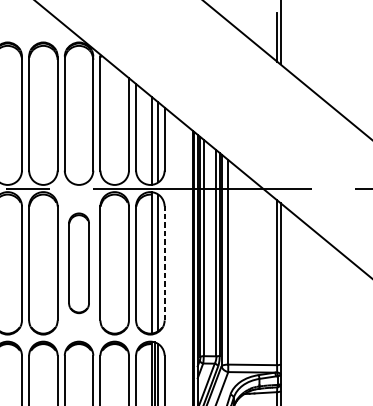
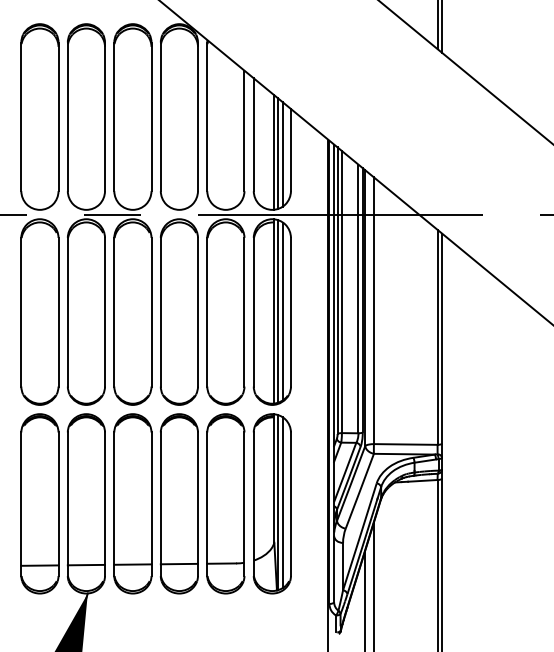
line: (155, 141) -> (278, 153), added
part: (79, 262) -> (179, 311), size x1.43
line: (155, 262) -> (278, 311), added
line: (164, 262) -> (290, 311), dashed -> solid

